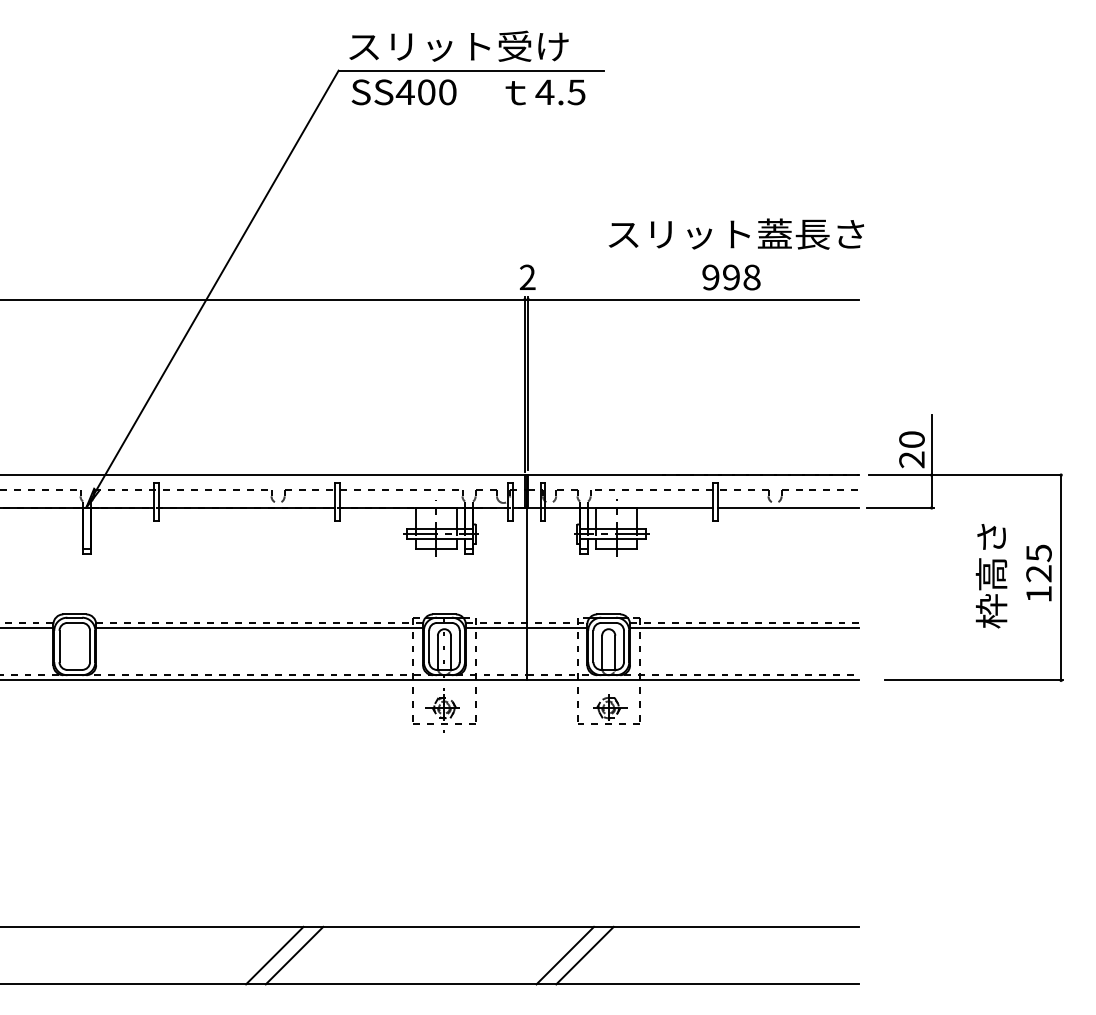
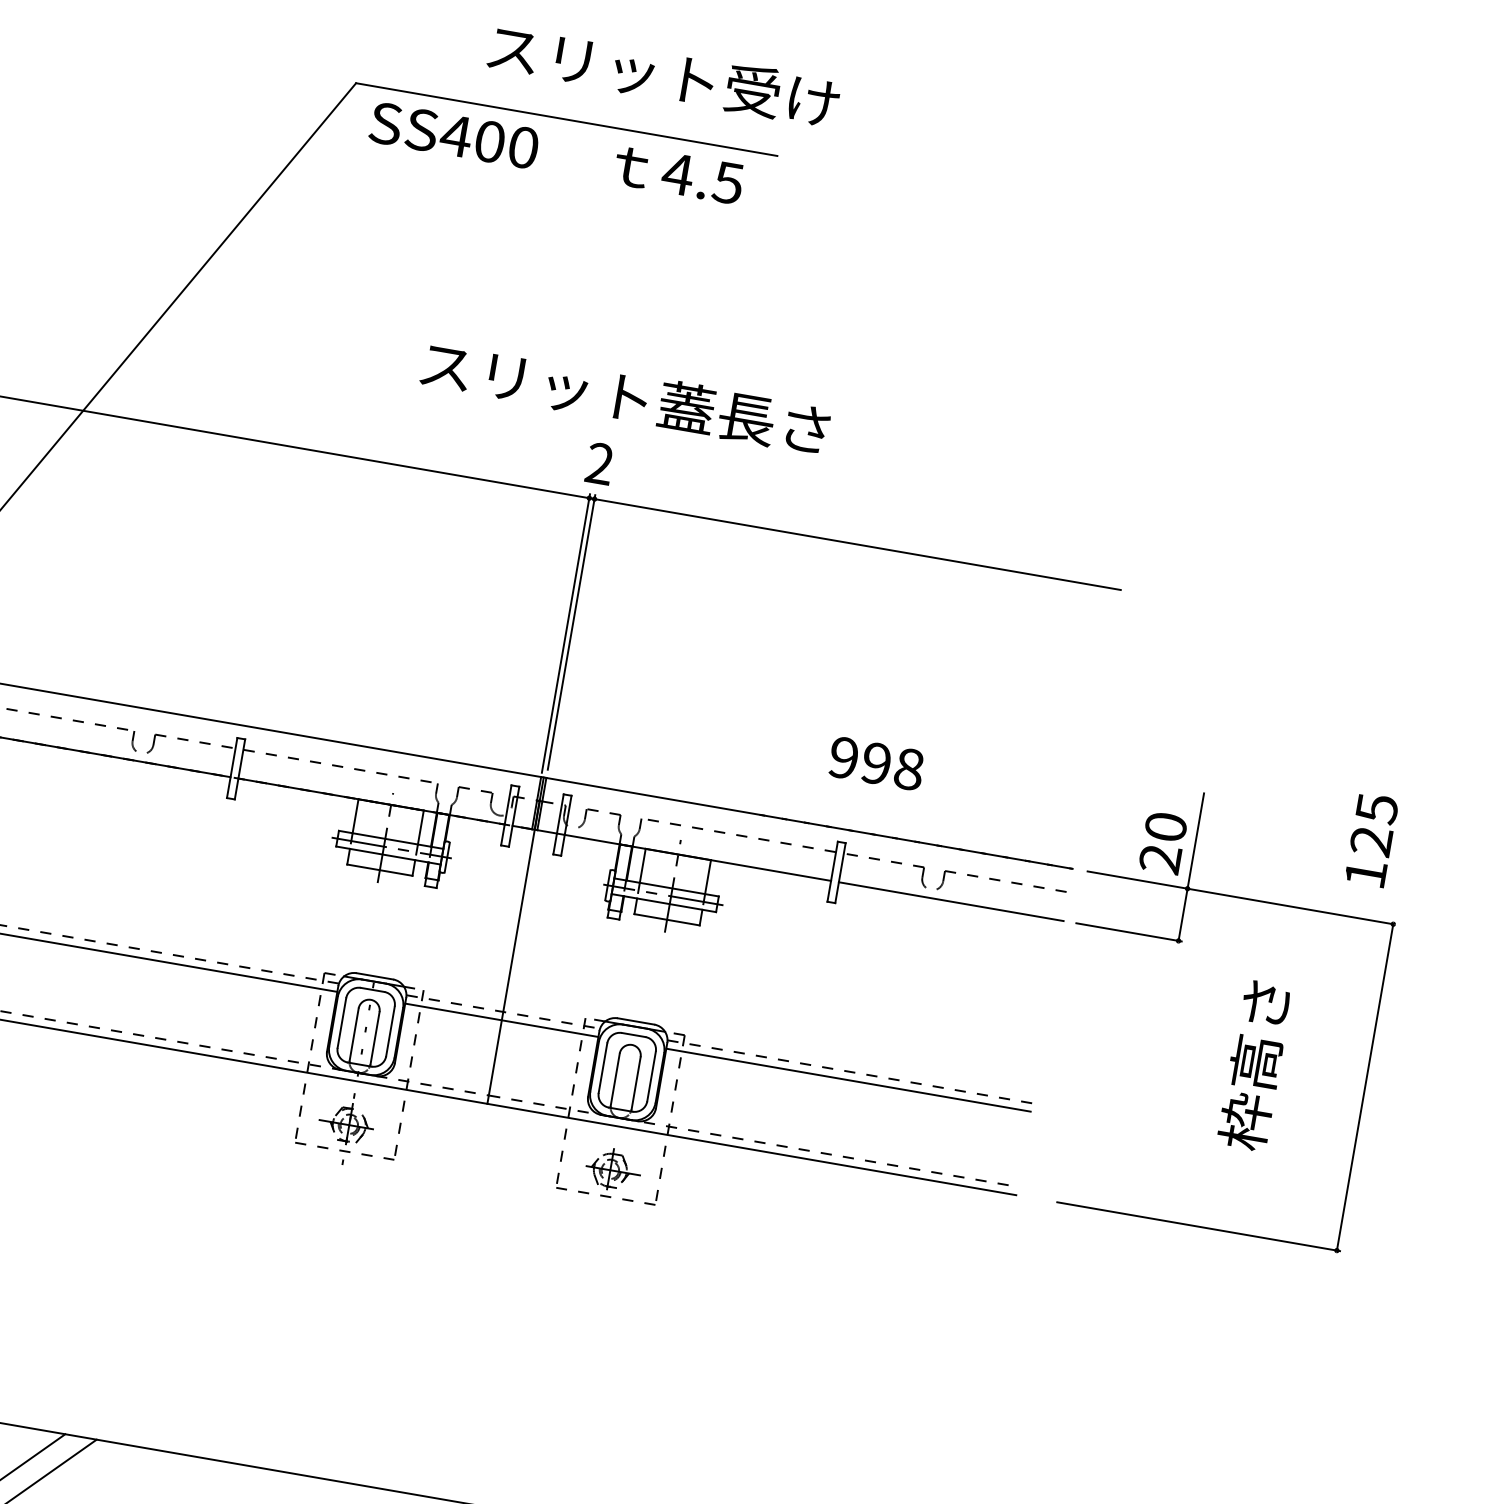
text: (458, 45) -> (663, 73), moved
text: (736, 233) -> (625, 396), moved
text: (731, 277) -> (876, 763), moved
text: (1038, 572) -> (1370, 839), moved

